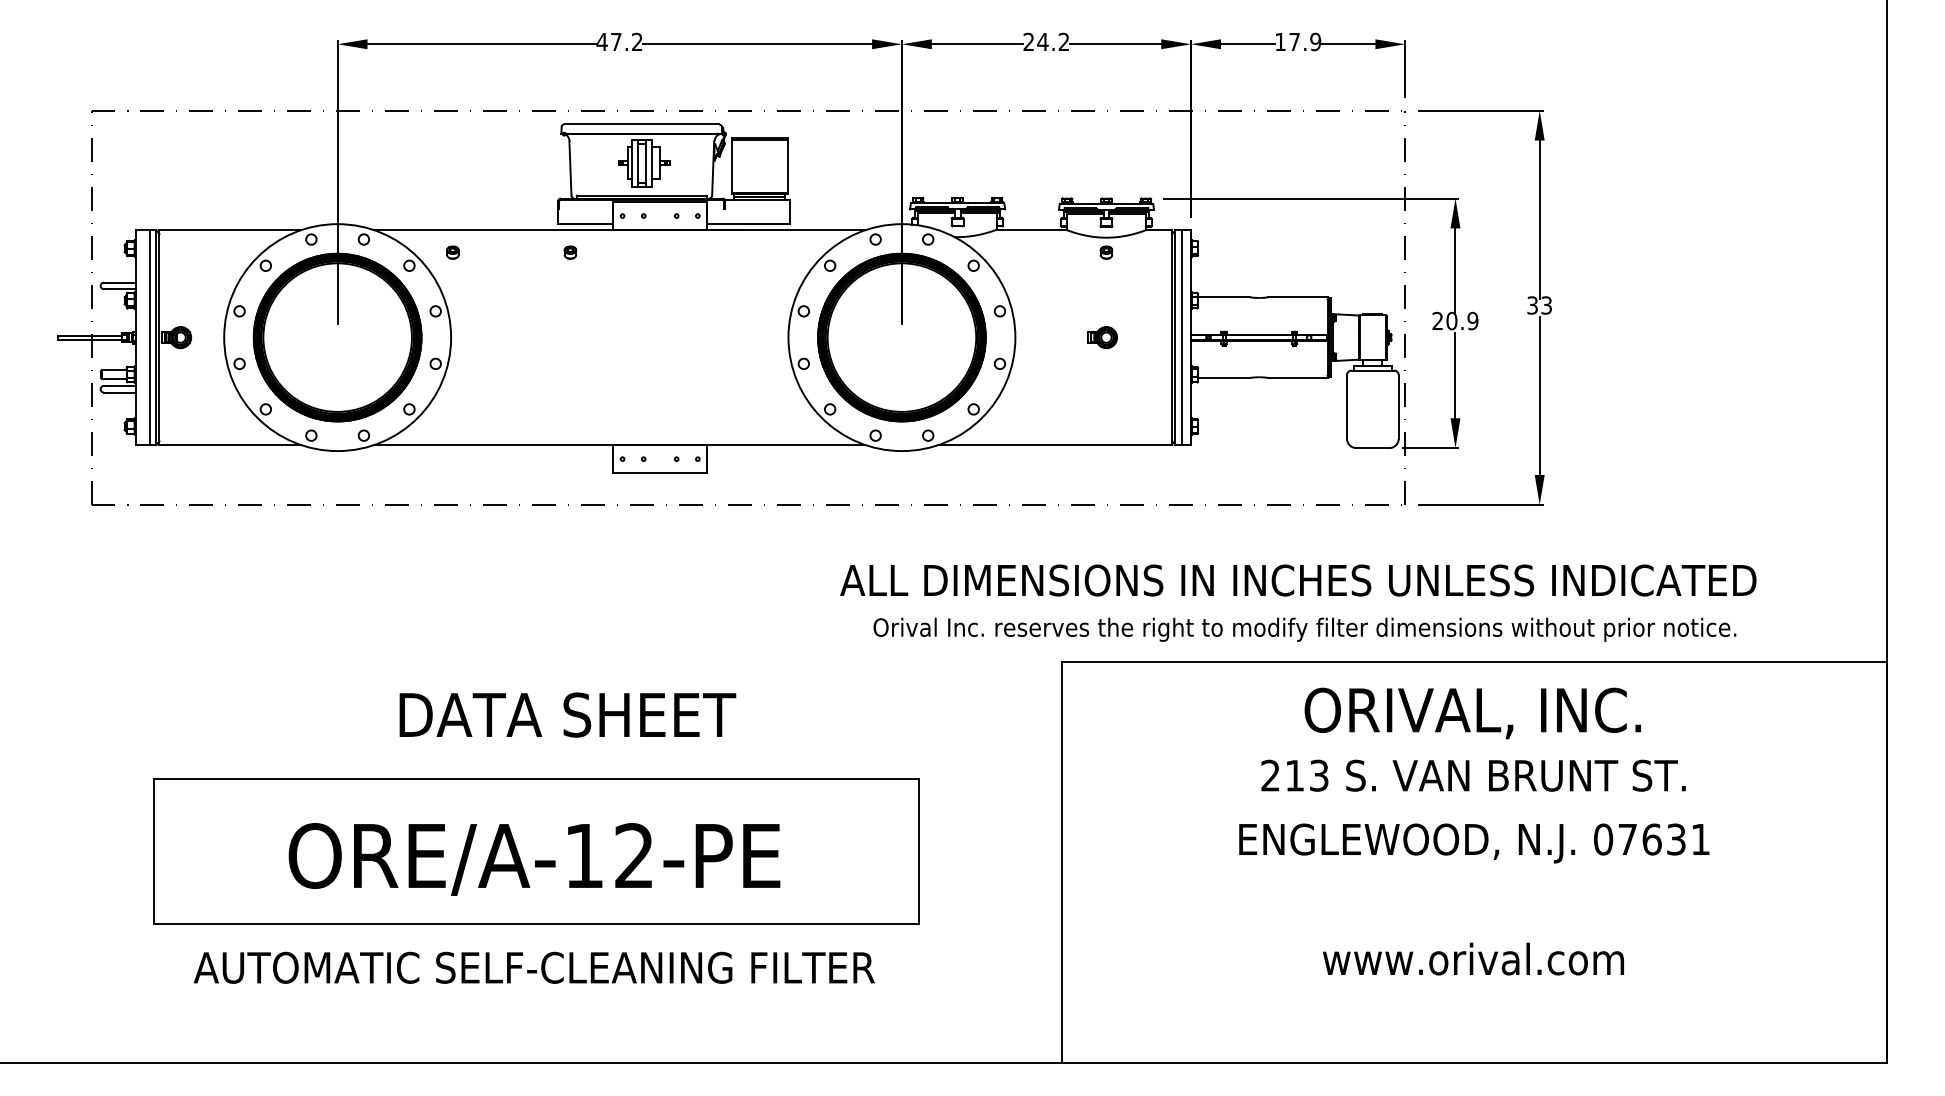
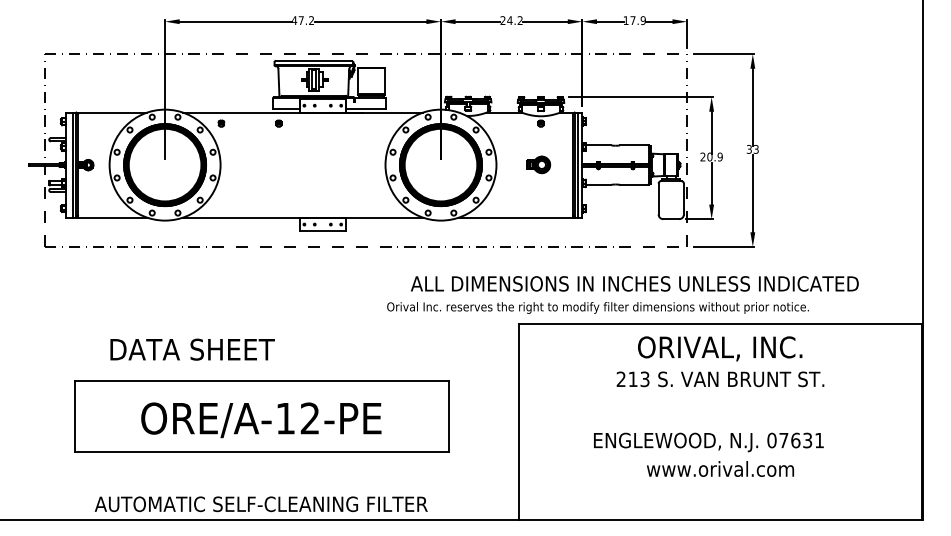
part: (1103, 338) -> (539, 165), size x1.6
text: (1303, 628) -> (597, 307), moved
text: (567, 714) -> (192, 349), moved
text: (1473, 843) -> (708, 442), moved
text: (532, 968) -> (260, 504), moved

